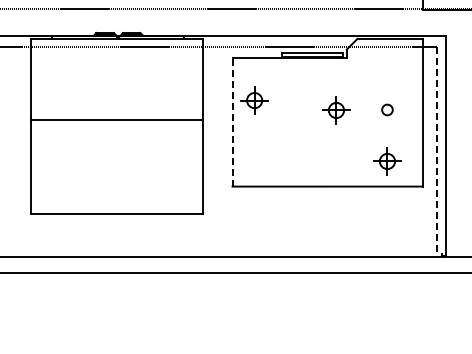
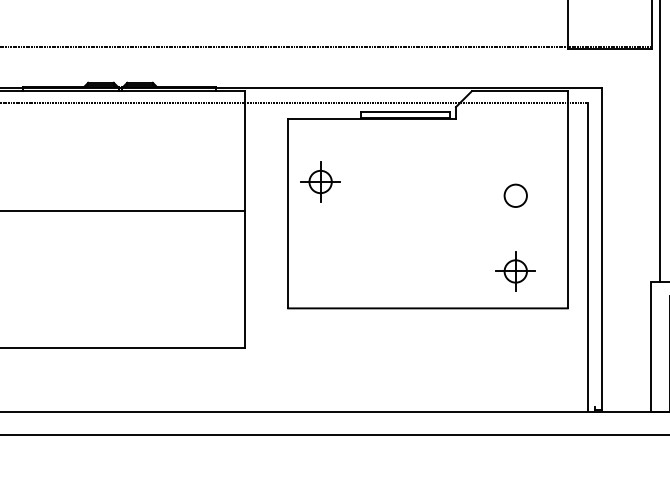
circle: (387, 109) -> (515, 195), size x1.43
part: (336, 110) -> (440, 196), removed
line: (232, 121) -> (288, 212), dashed -> solid
line: (436, 151) -> (587, 256), dashed -> solid

